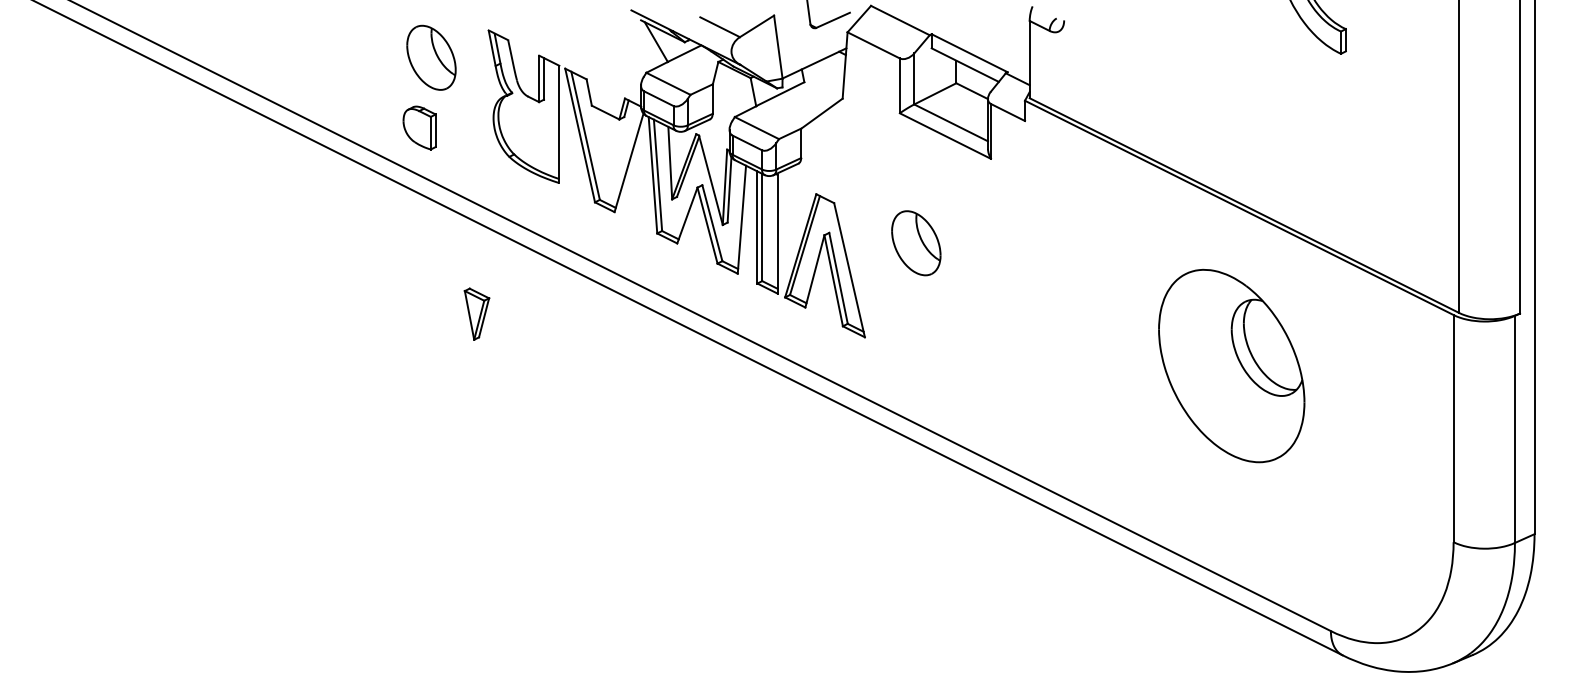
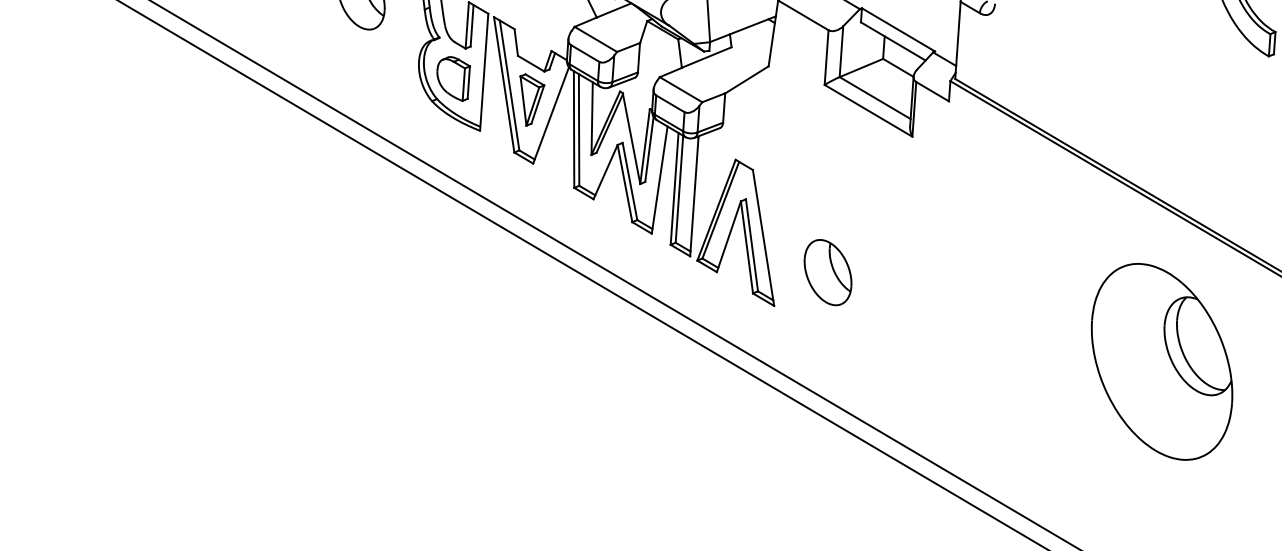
part: (419, 127) -> (452, 78), moved
part: (916, 243) -> (828, 272), moved
part: (476, 313) -> (530, 99), moved
part: (1231, 365) -> (1161, 361), moved

